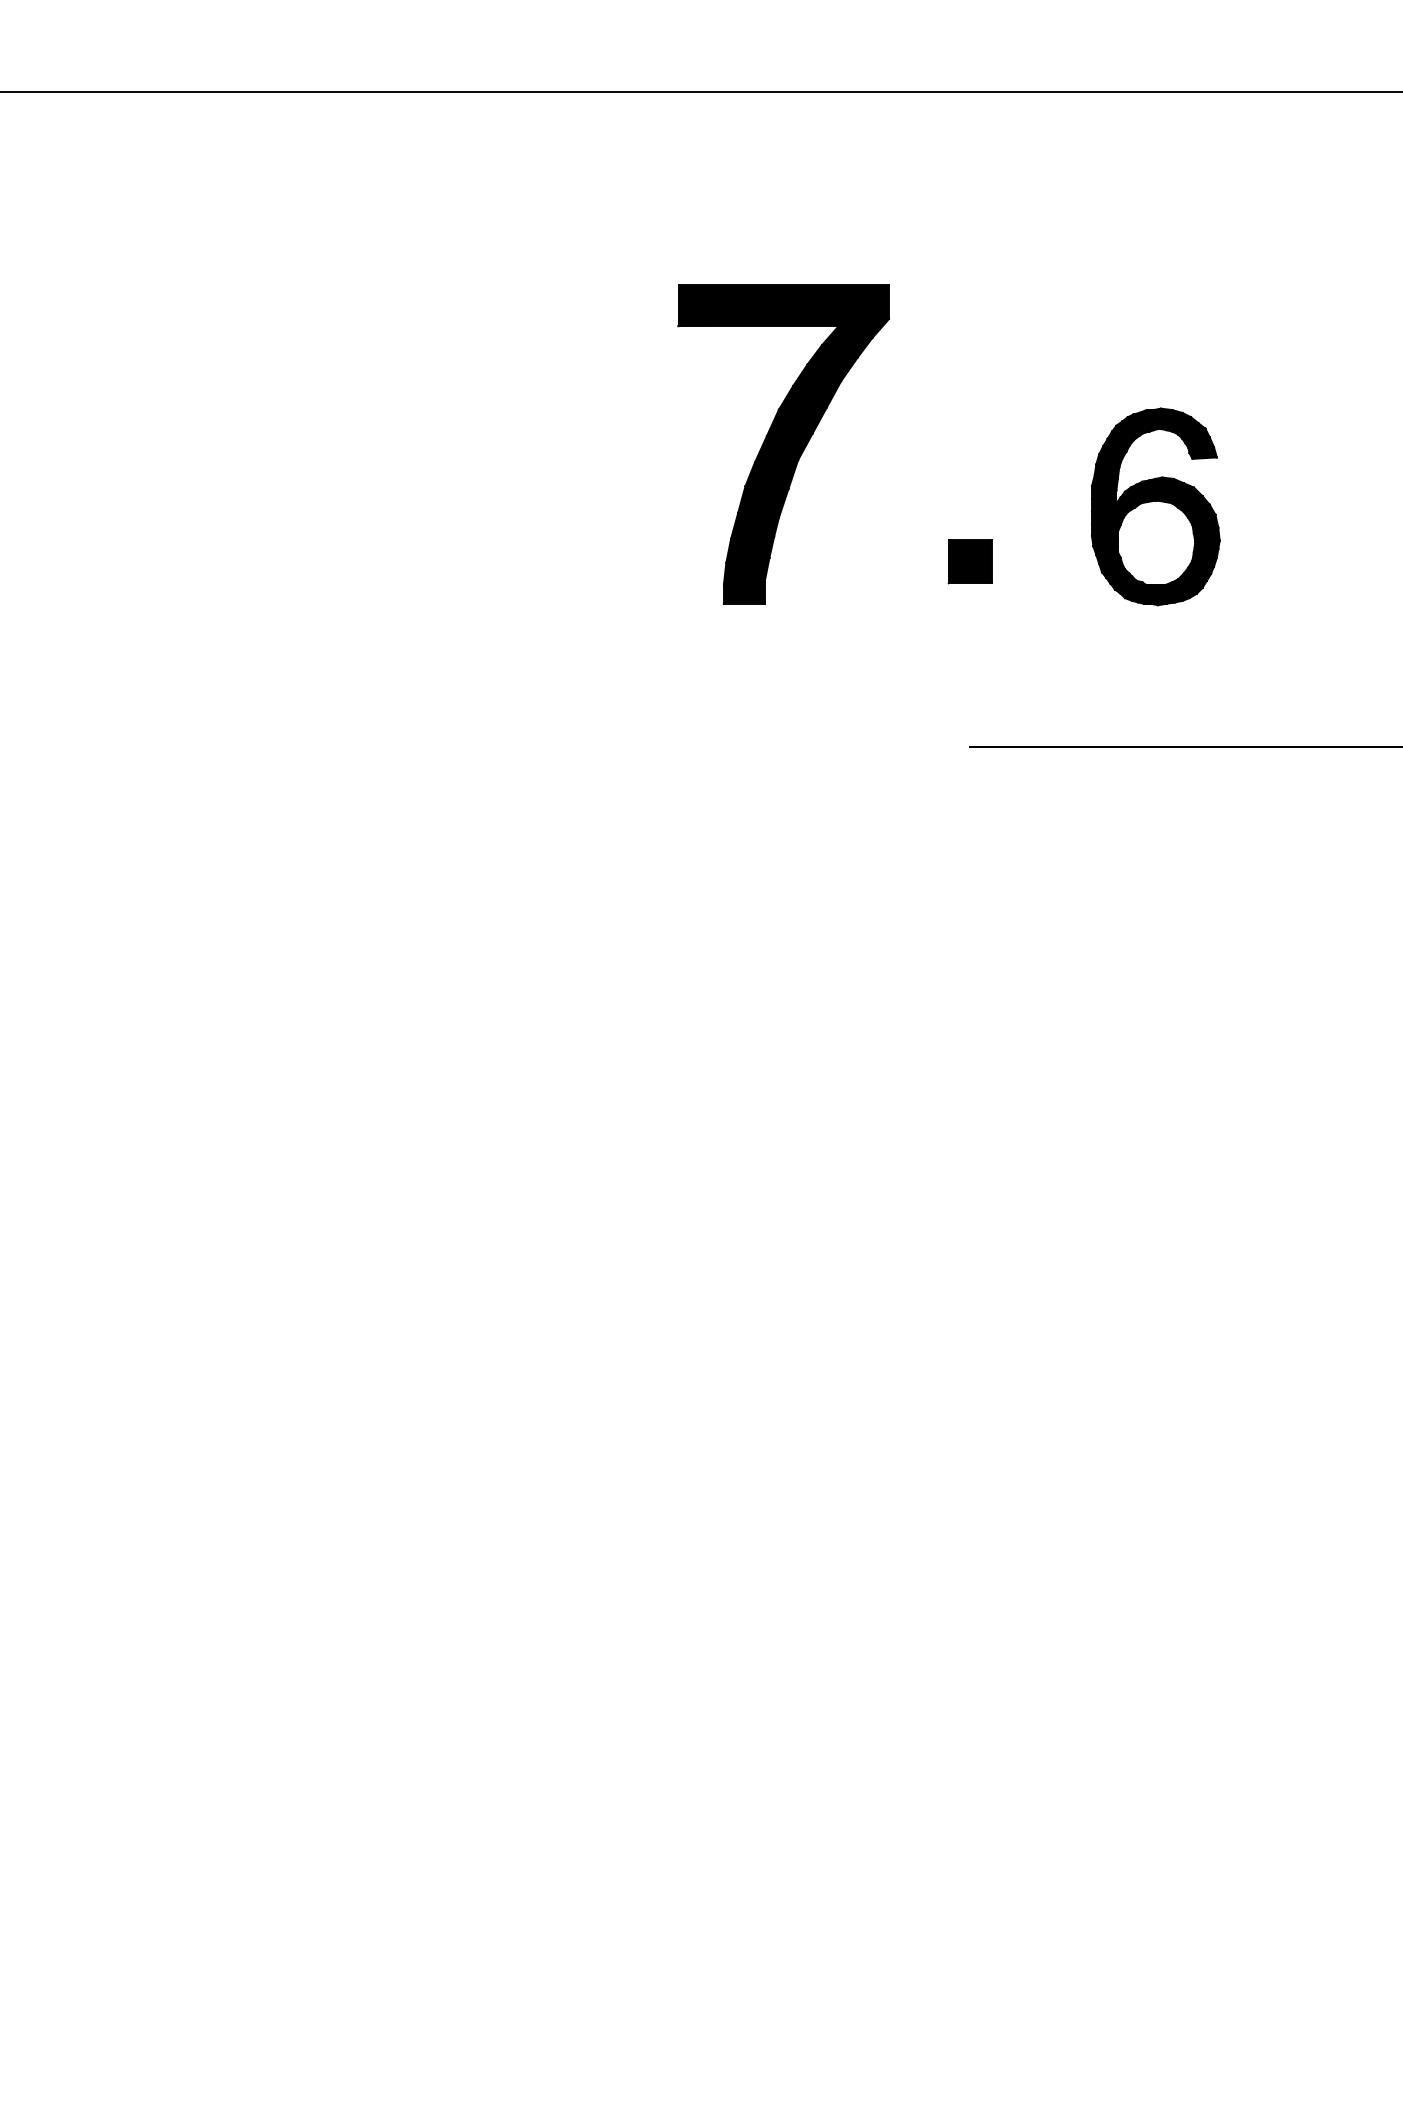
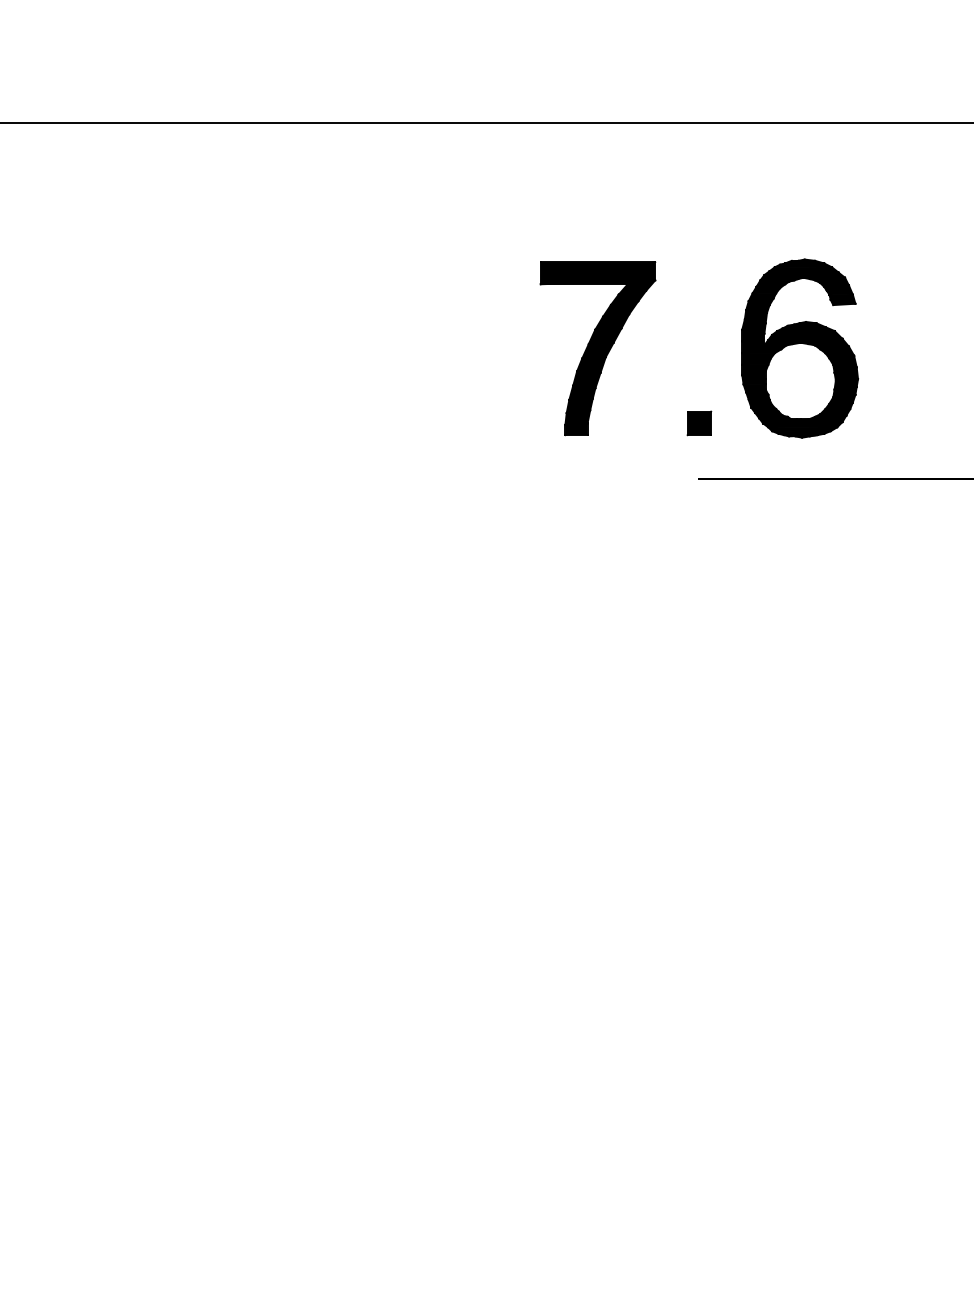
part: (782, 444) -> (597, 348), moved
part: (1156, 506) -> (800, 348), size x1.67
part: (970, 561) -> (699, 423), moved

